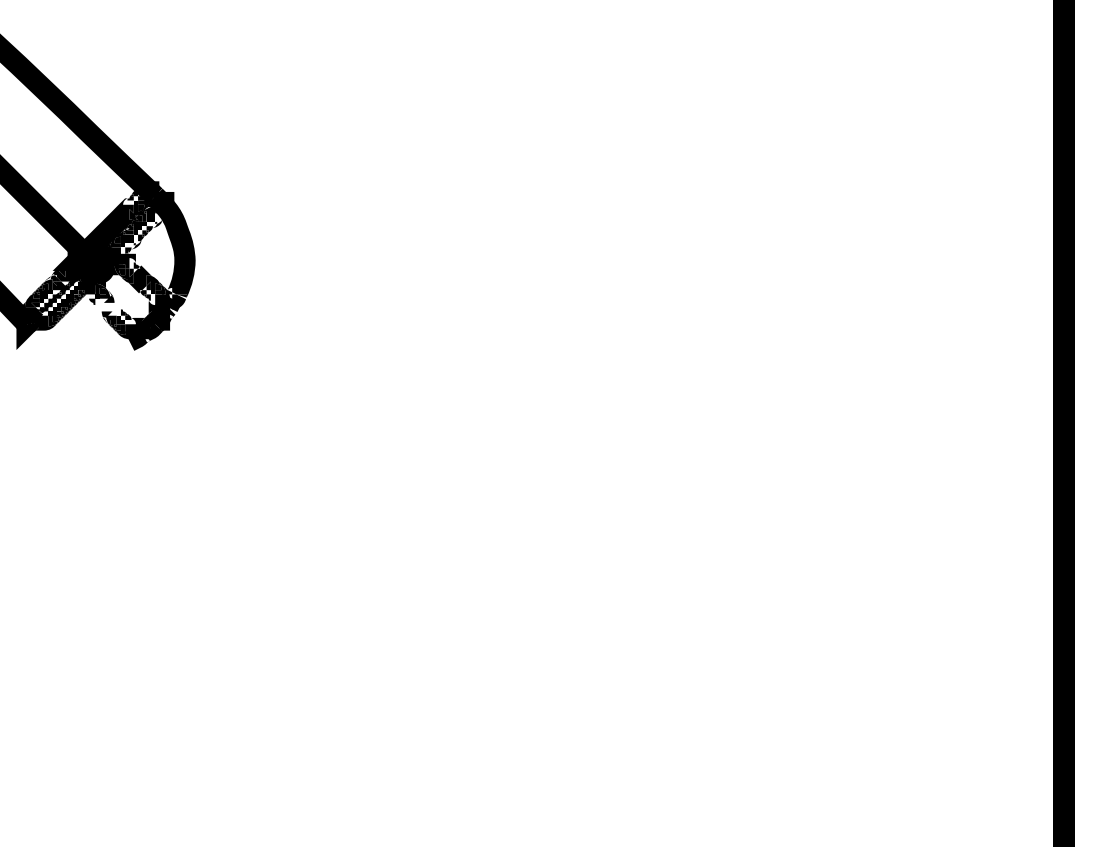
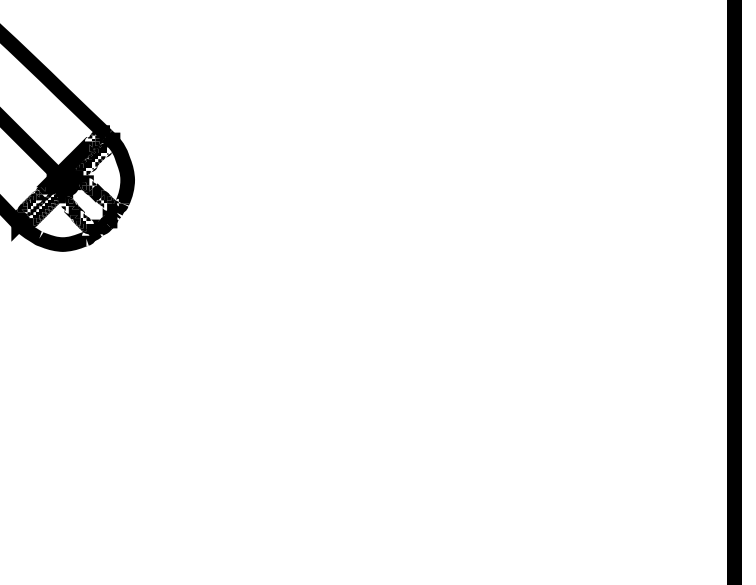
fill: (107, 306) -> (74, 211), added
fill: (78, 339) -> (54, 234), added

